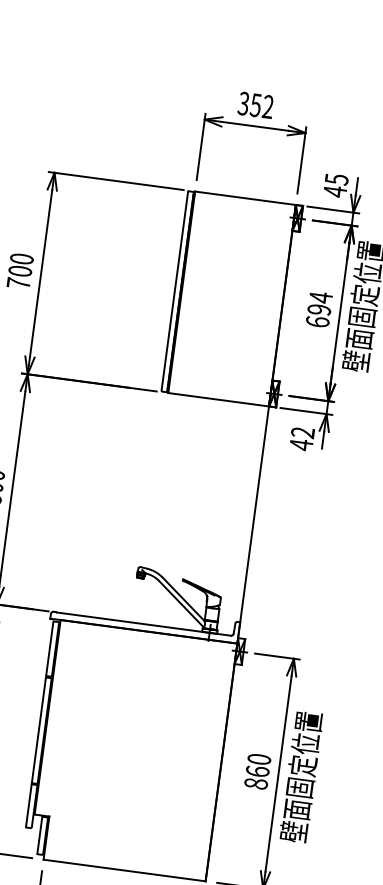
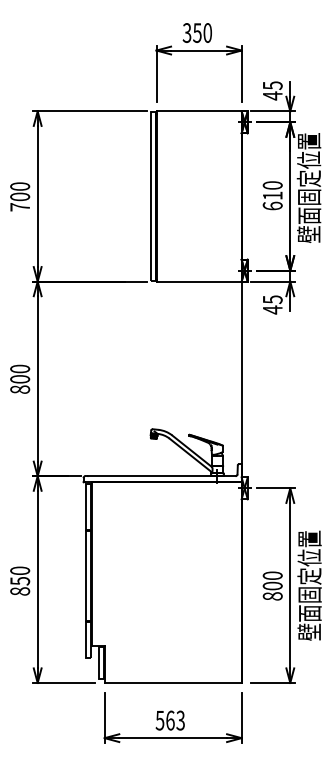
text: (267, 106) -> (207, 32), 352 -> 350
text: (319, 303) -> (272, 190), 694 -> 610
text: (302, 432) -> (272, 299), 42 -> 45
text: (257, 770) -> (272, 585), 860 -> 800

